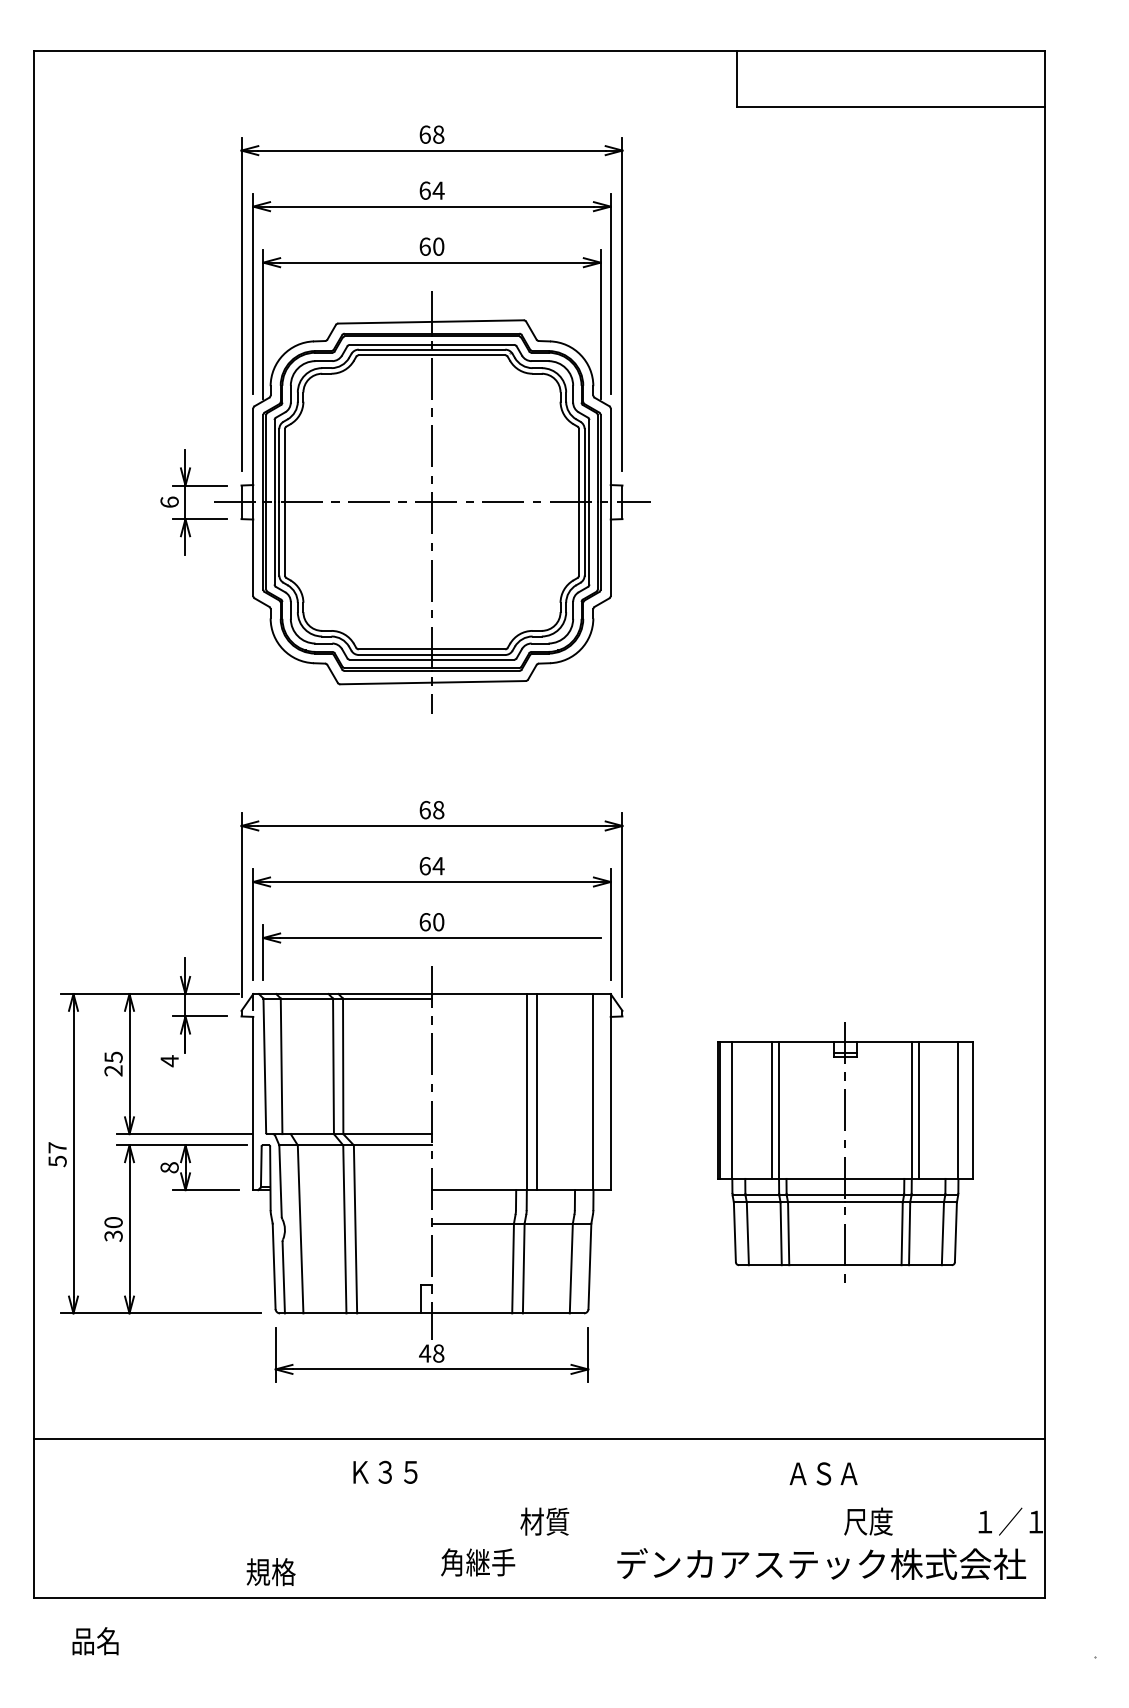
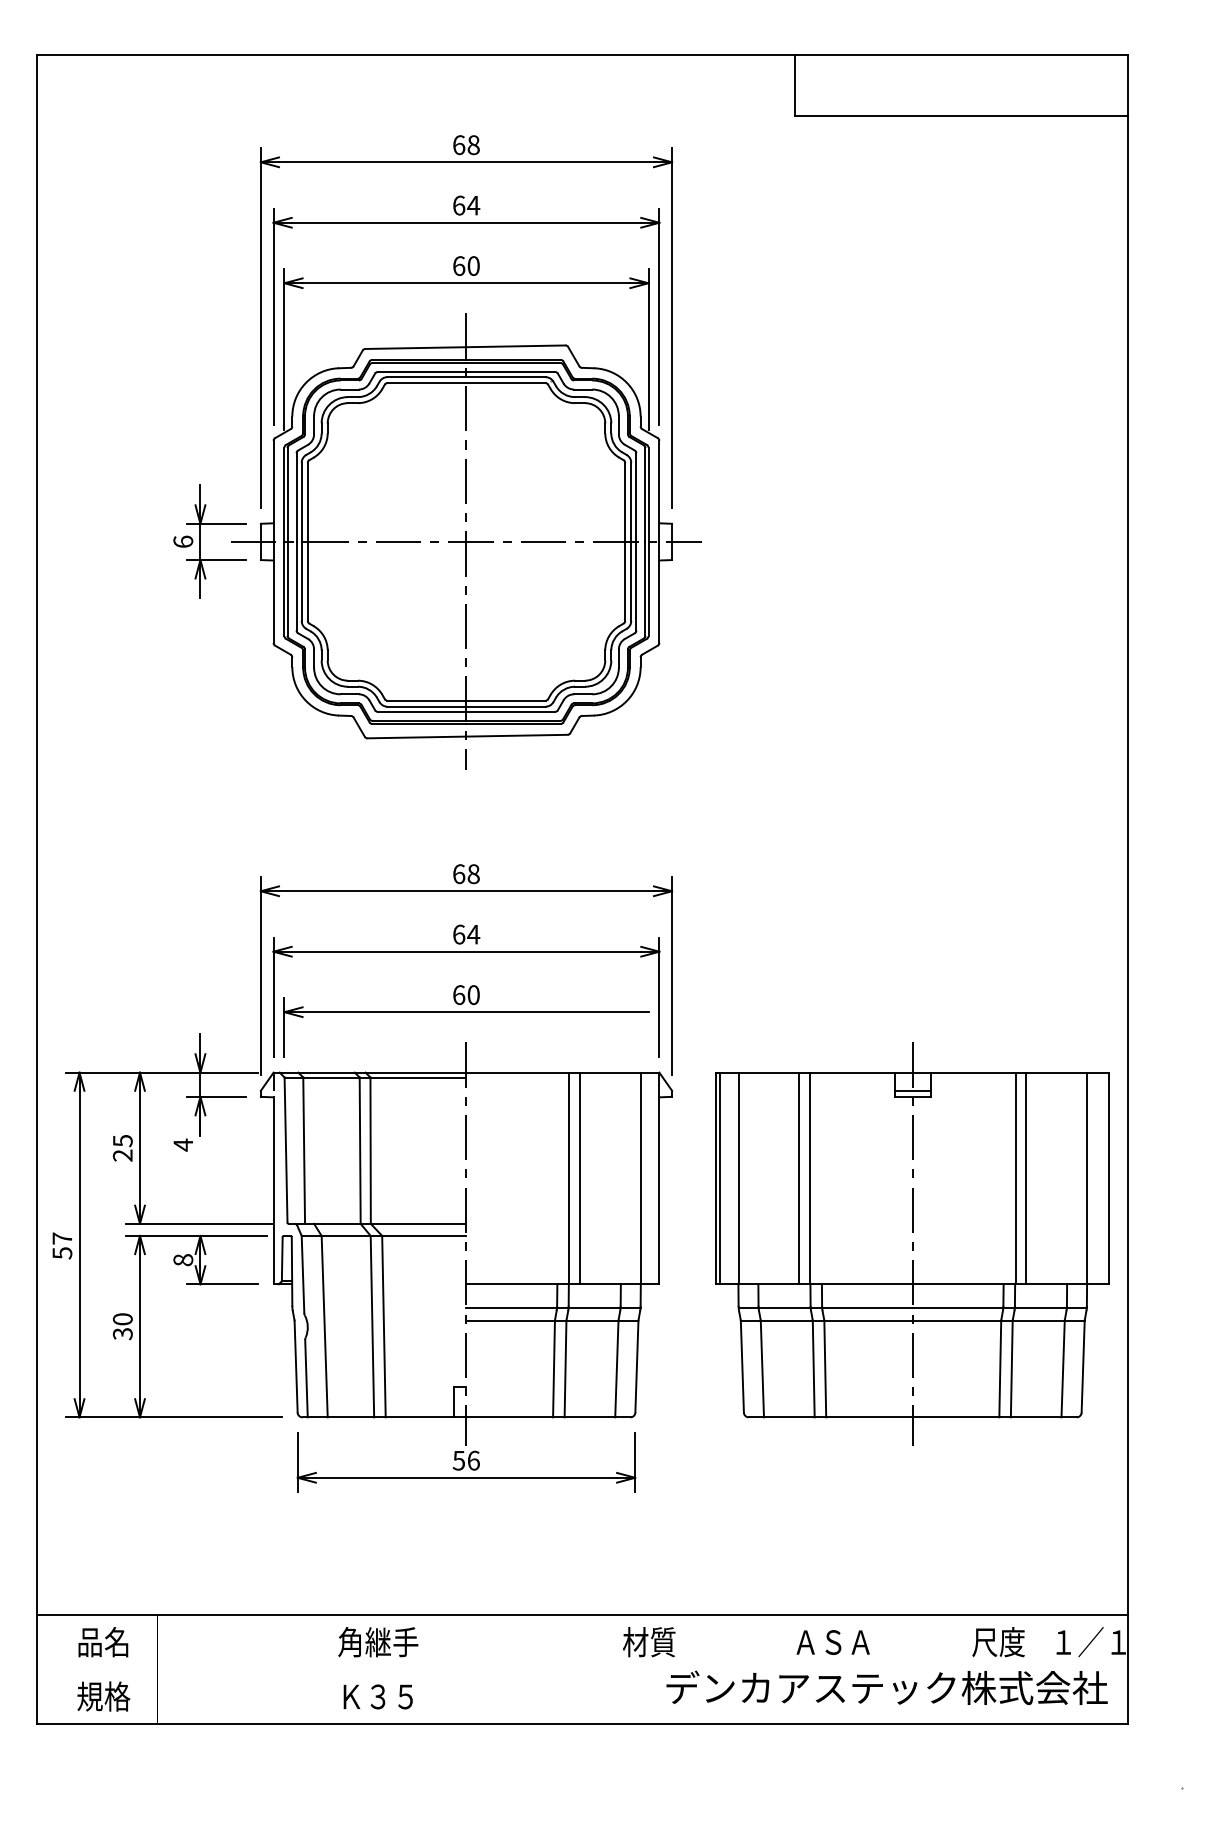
part: (845, 1152) -> (912, 1243), size x1.43
line: (512, 1212) -> (553, 1308), added
text: (431, 1353) -> (465, 1460), 48 -> 56
line: (539, 1438) -> (582, 1615), moved
text: (384, 1471) -> (377, 1696), moved
text: (822, 1473) -> (832, 1642), moved
text: (545, 1522) -> (649, 1642), moved
text: (868, 1522) -> (998, 1642), moved
text: (478, 1562) -> (378, 1642), moved
text: (270, 1572) -> (103, 1696), moved
text: (95, 1641) -> (103, 1642), moved

